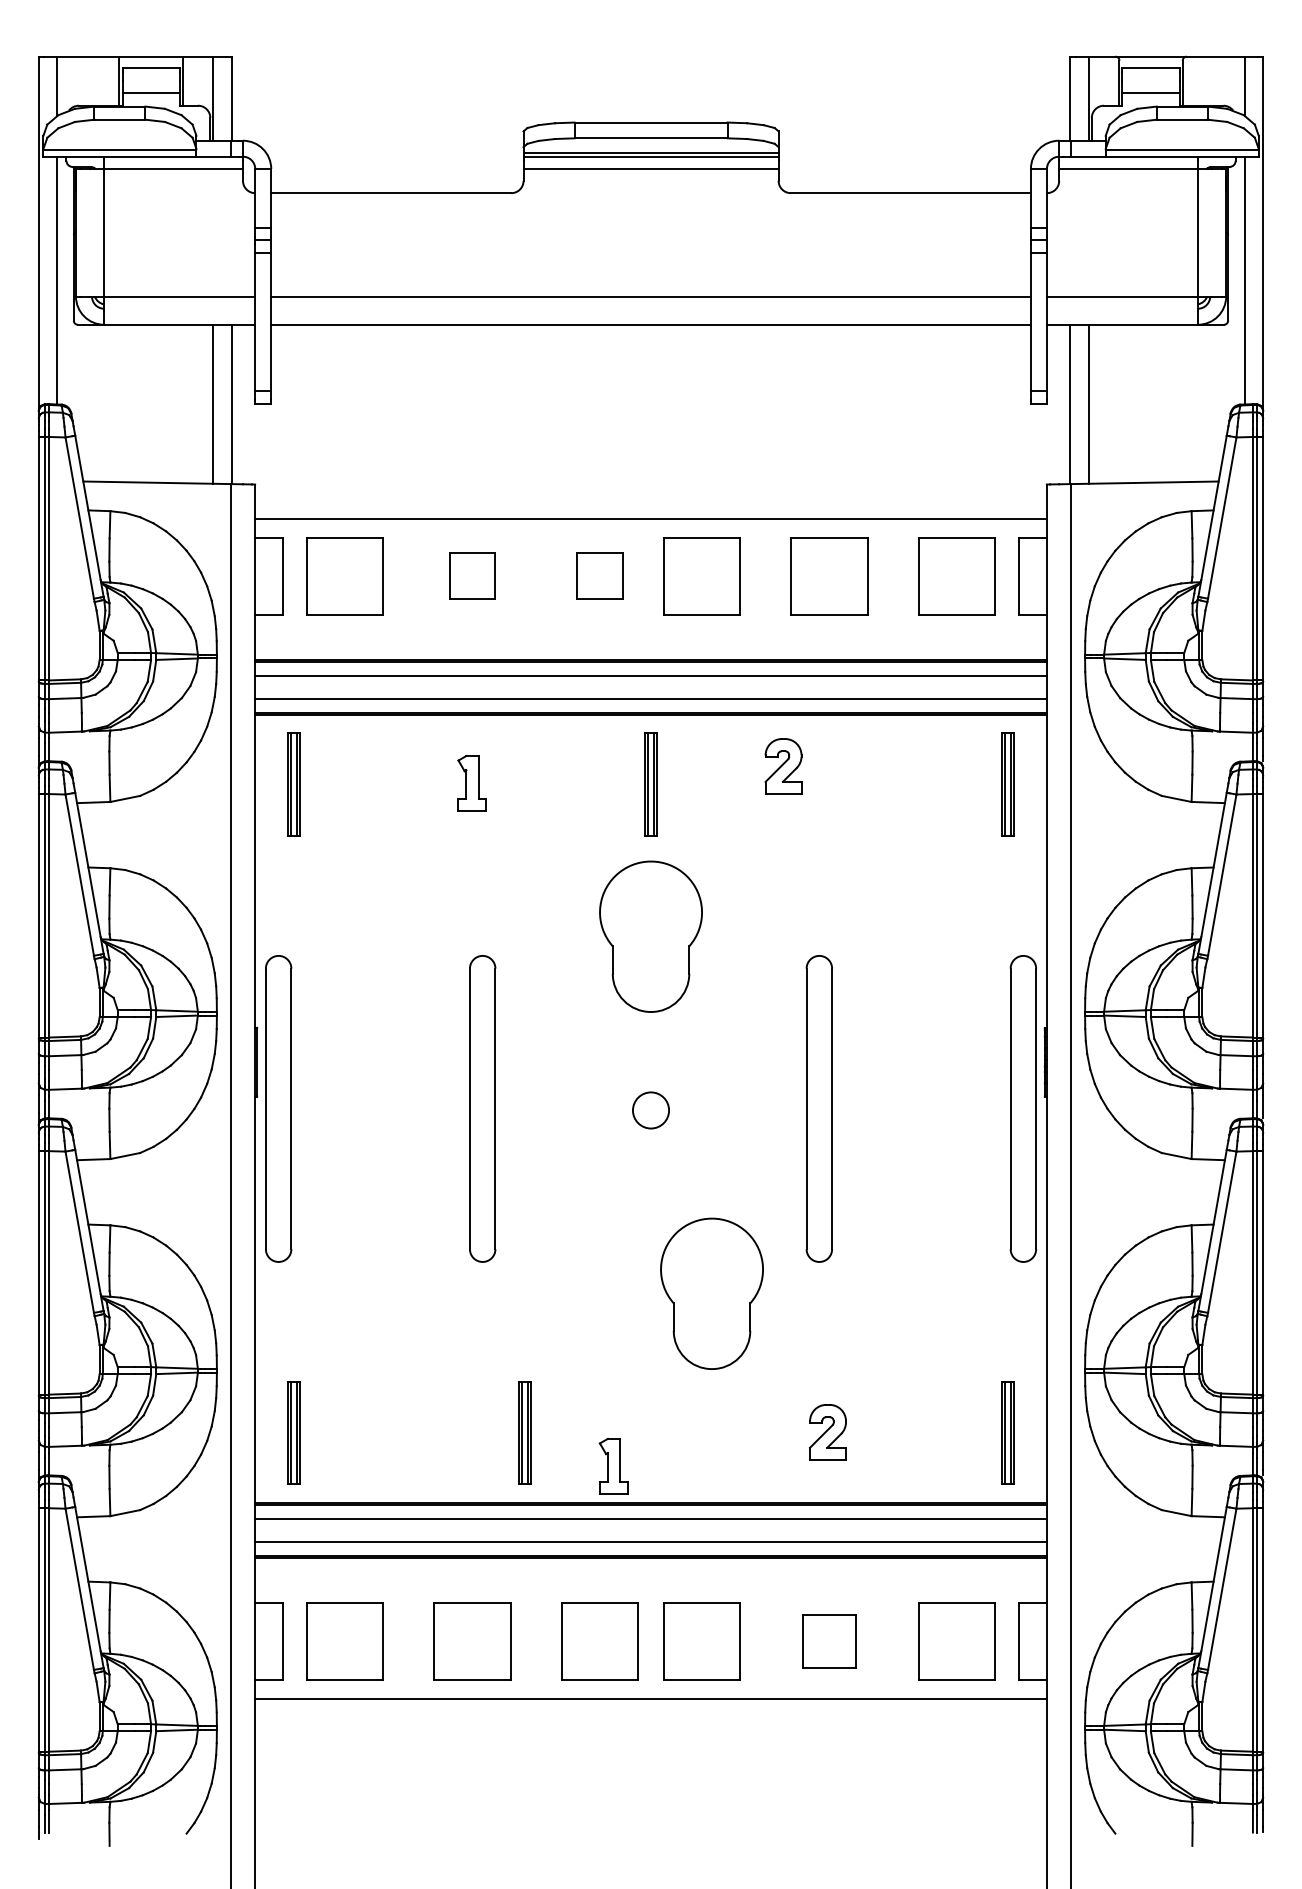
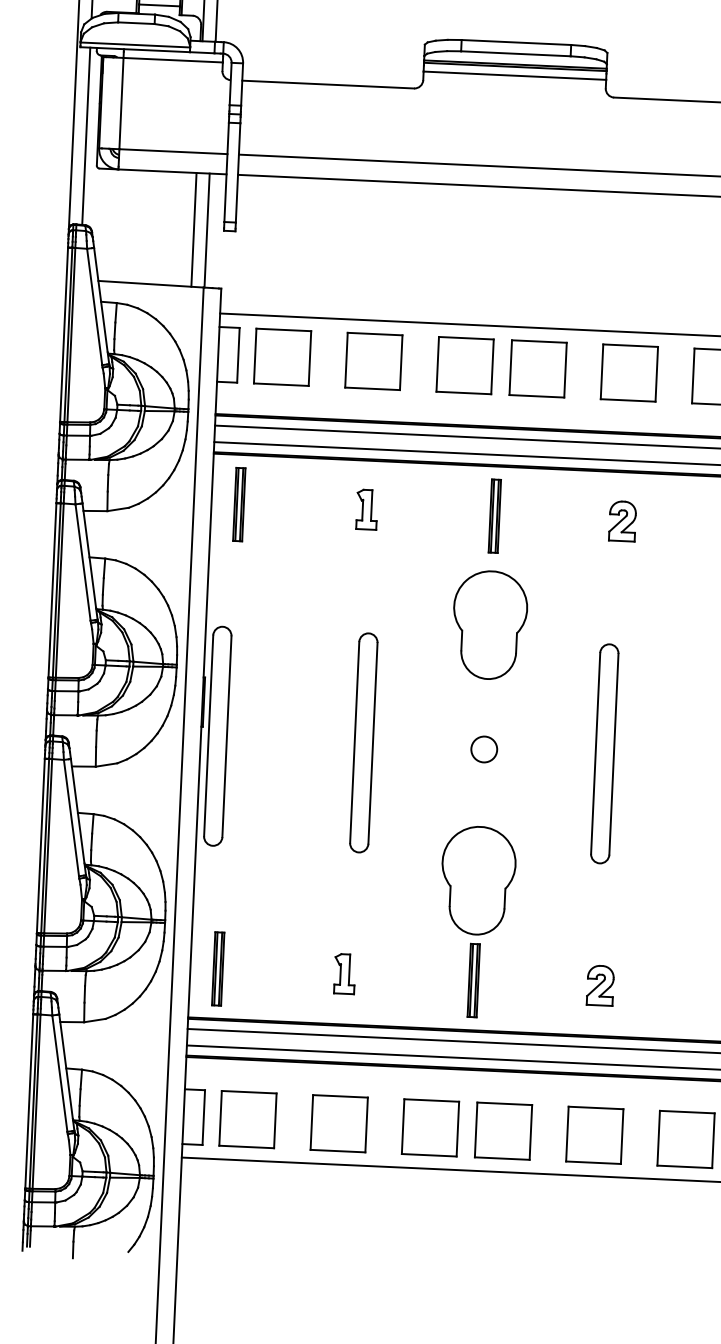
part: (472, 576) -> (373, 361), size x1.67
part: (599, 576) -> (464, 365), size x1.67
part: (783, 766) -> (622, 521), moved
part: (711, 1293) -> (477, 880), moved
part: (524, 1432) -> (473, 979), moved
part: (613, 1465) -> (344, 973), moved
part: (829, 1641) -> (594, 1135), size x1.43

